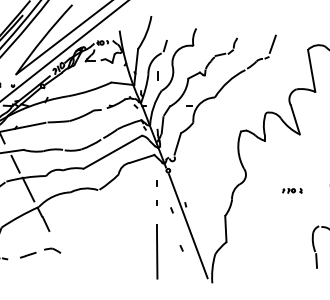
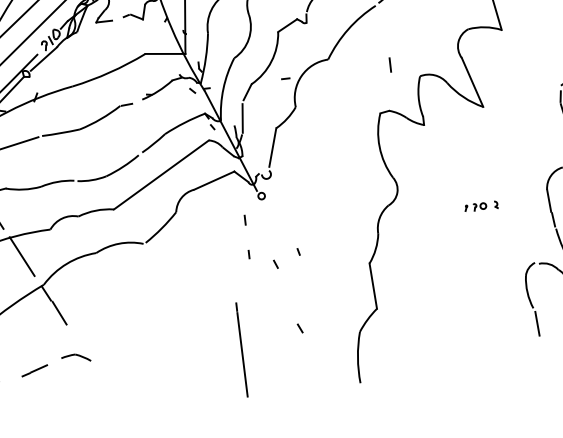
line: (157, 75) -> (389, 64), moved
line: (188, 226) -> (307, 289), removed
line: (157, 251) -> (242, 349), moved

